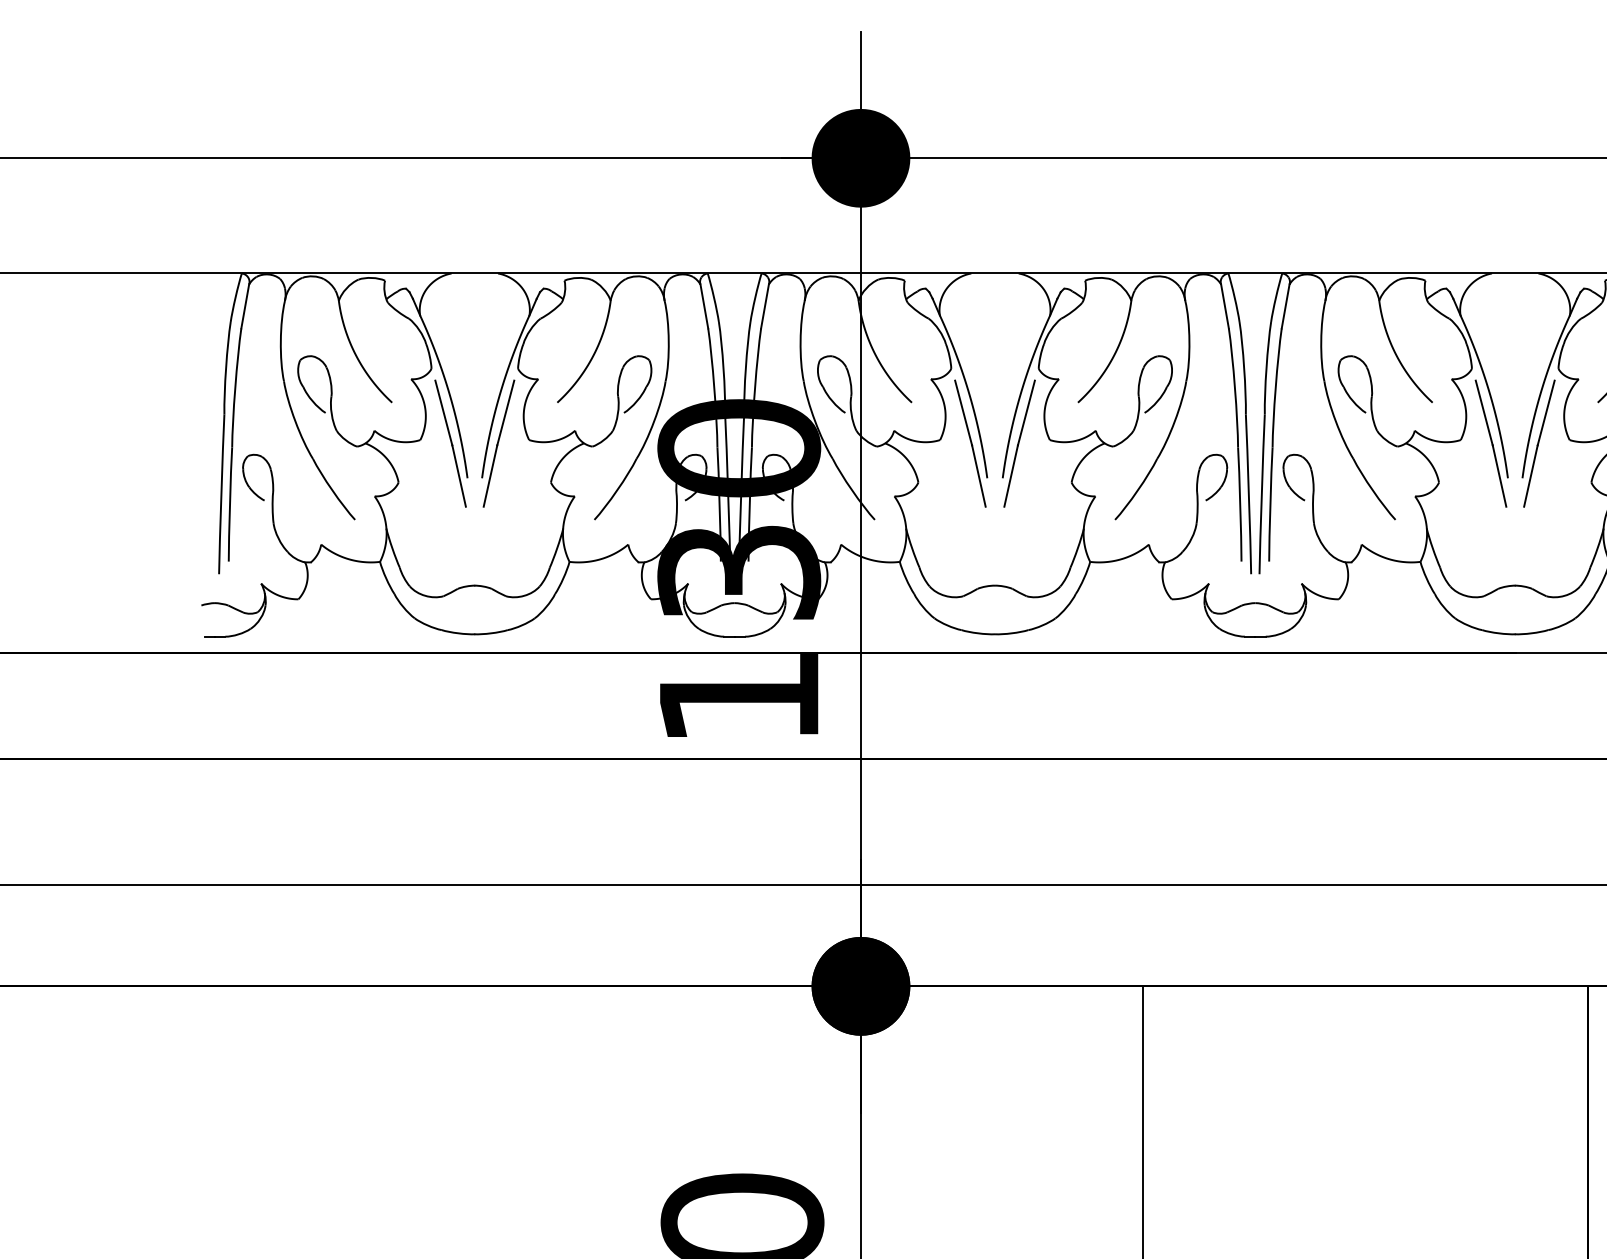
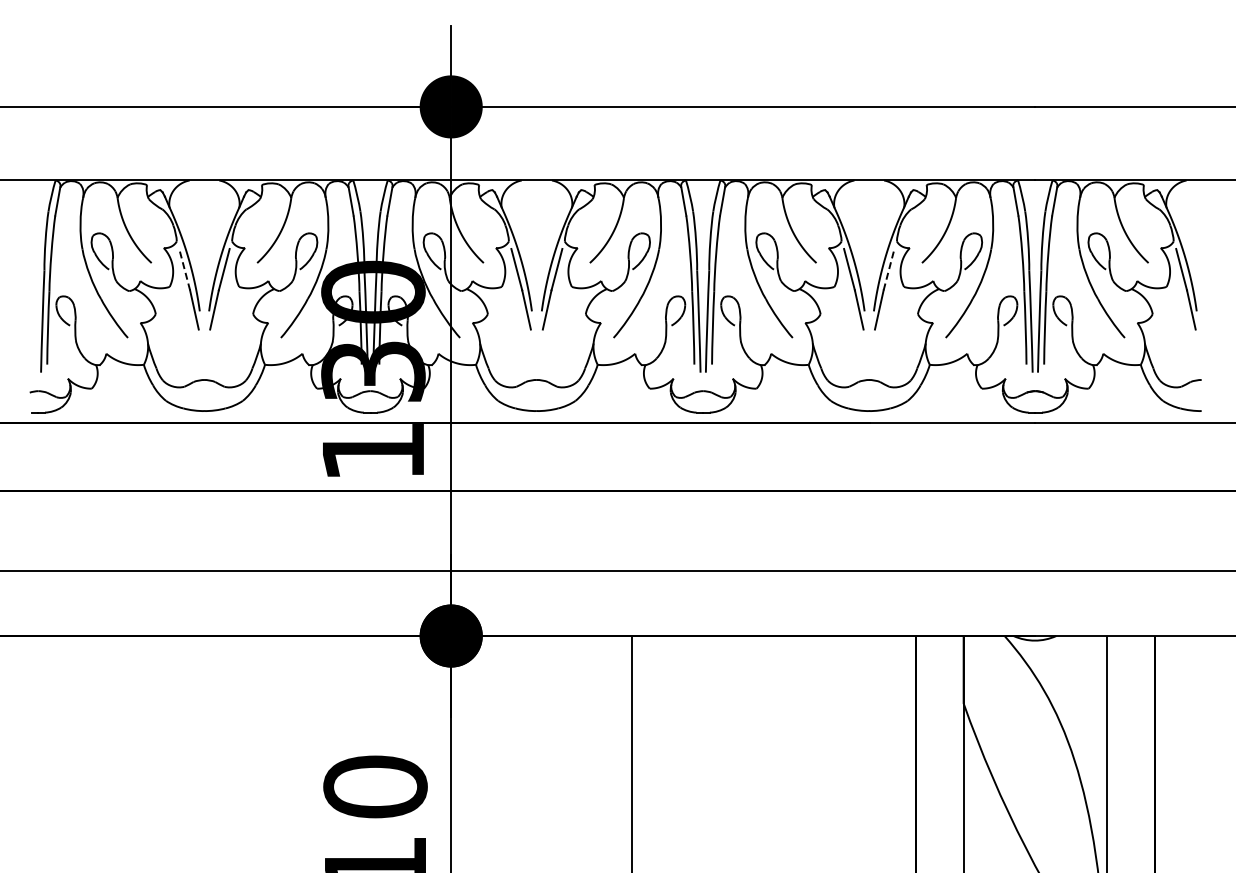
line: (443, 412) -> (184, 269), solid -> dashed
line: (1546, 412) -> (889, 269), solid -> dashed

